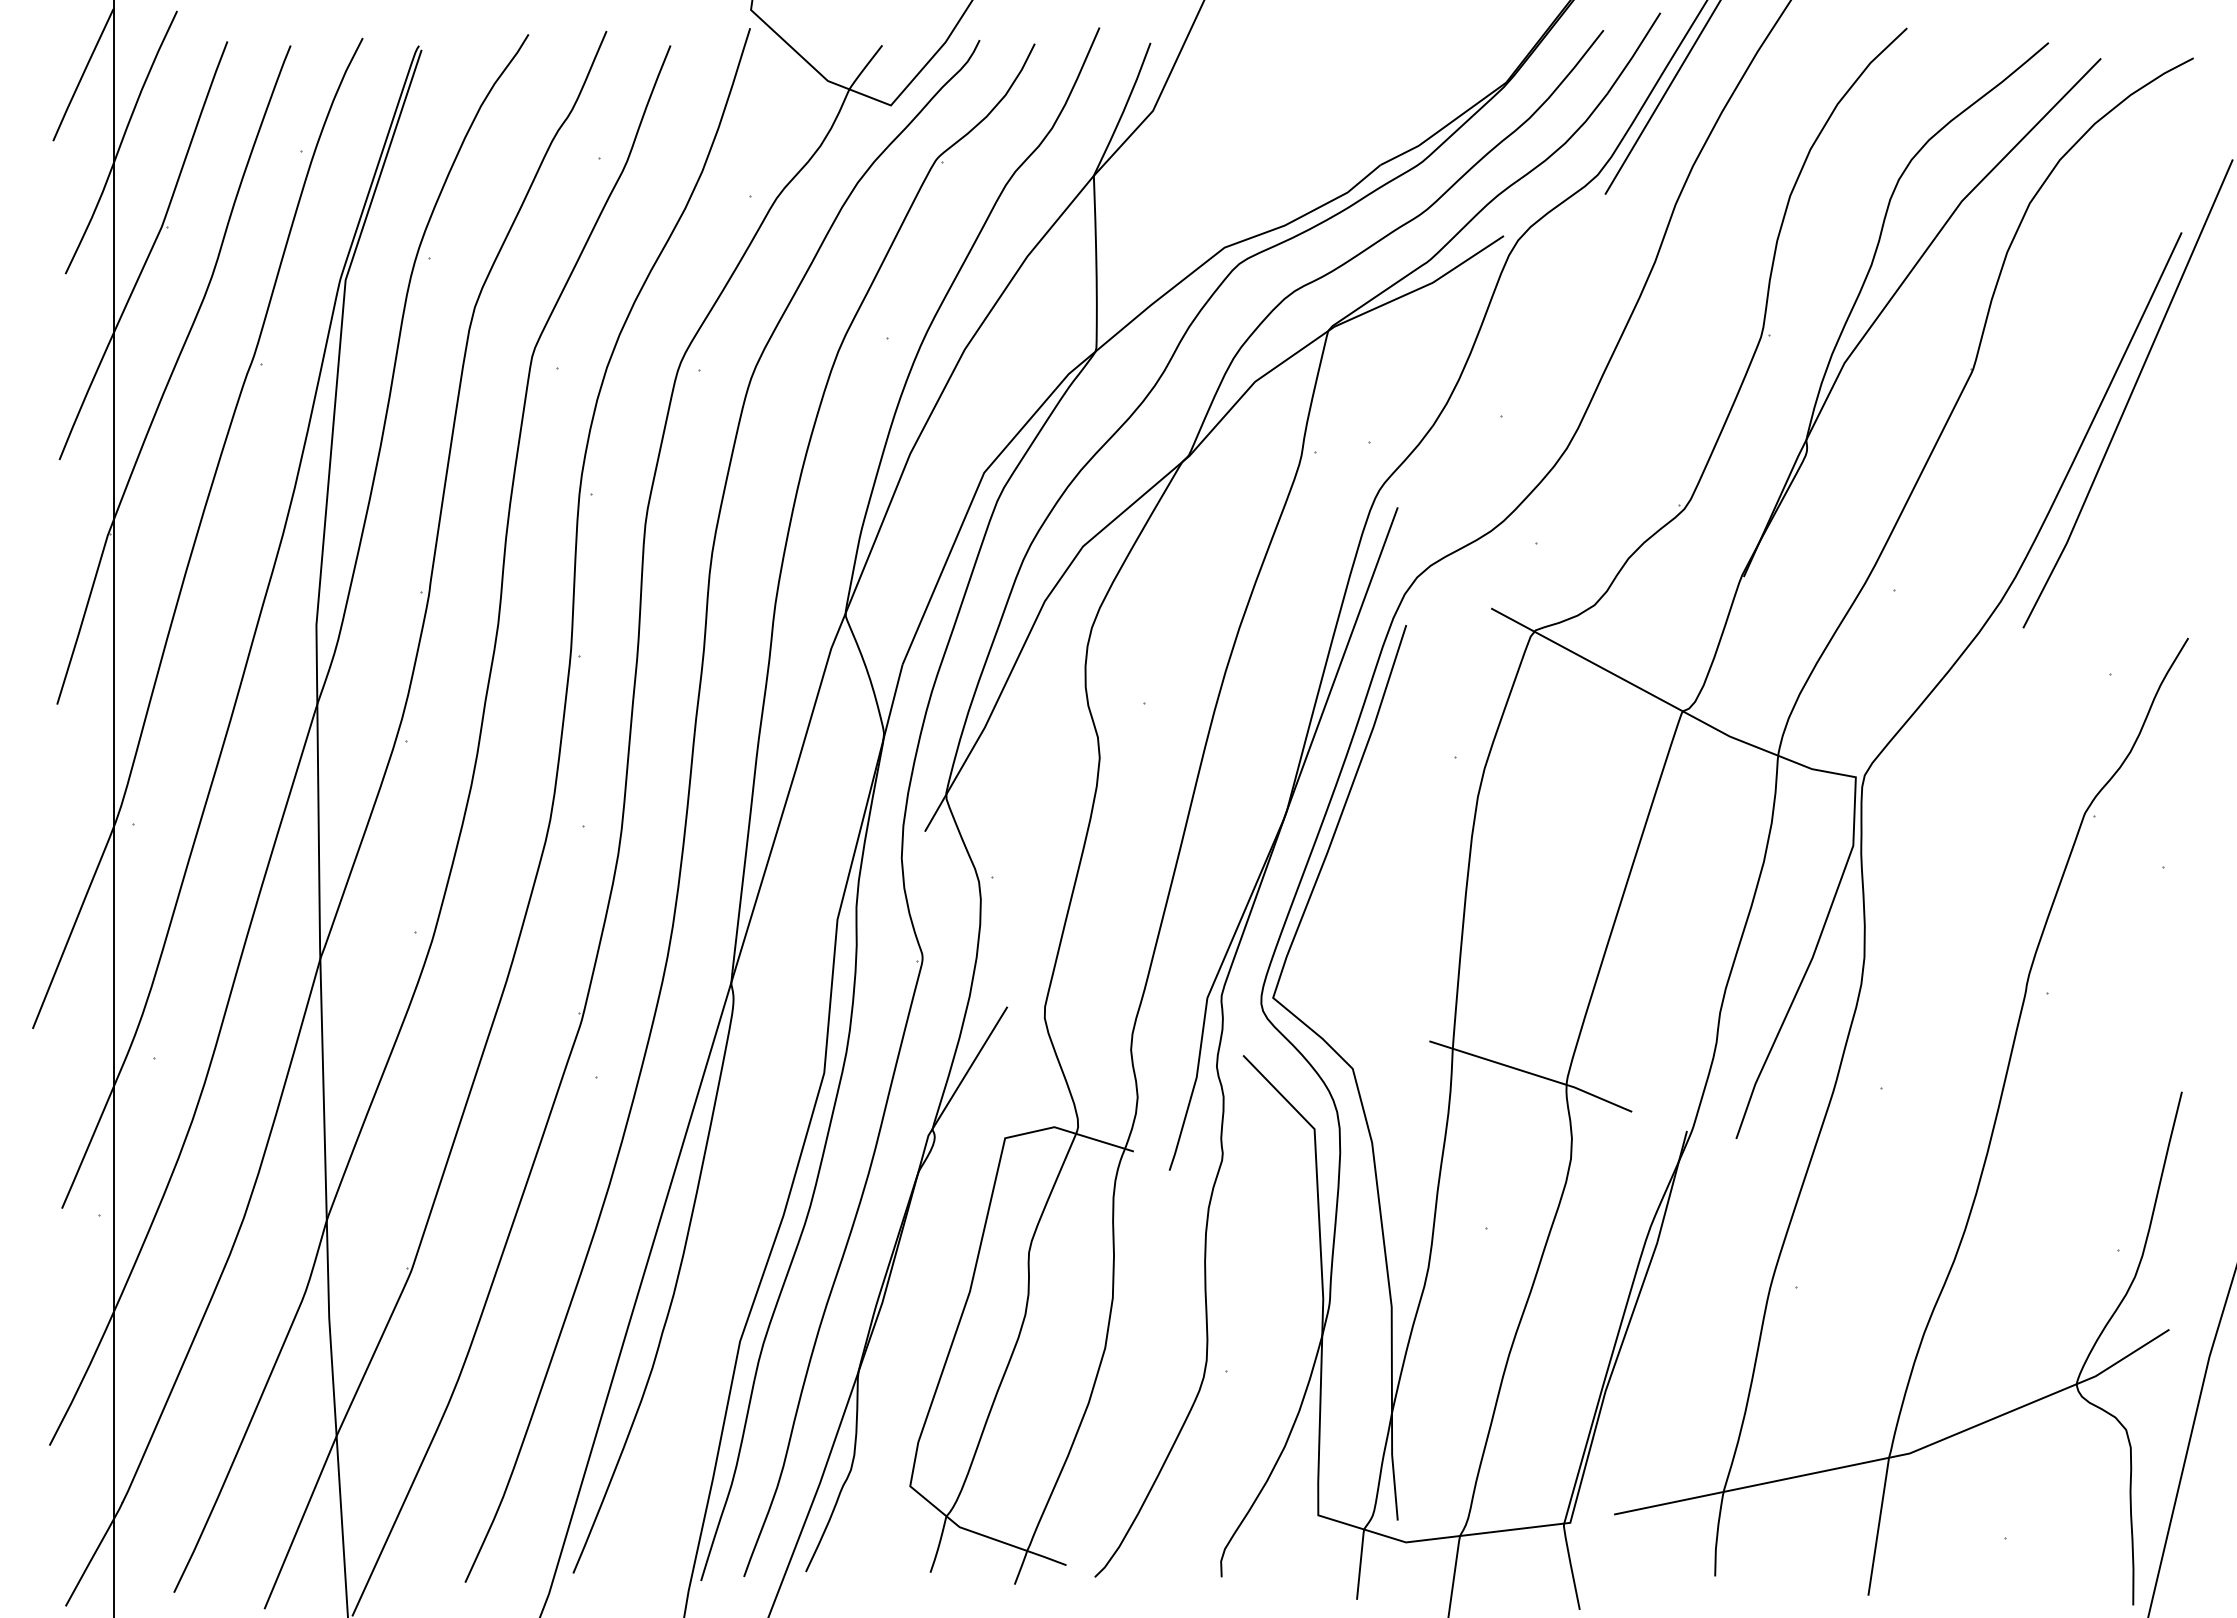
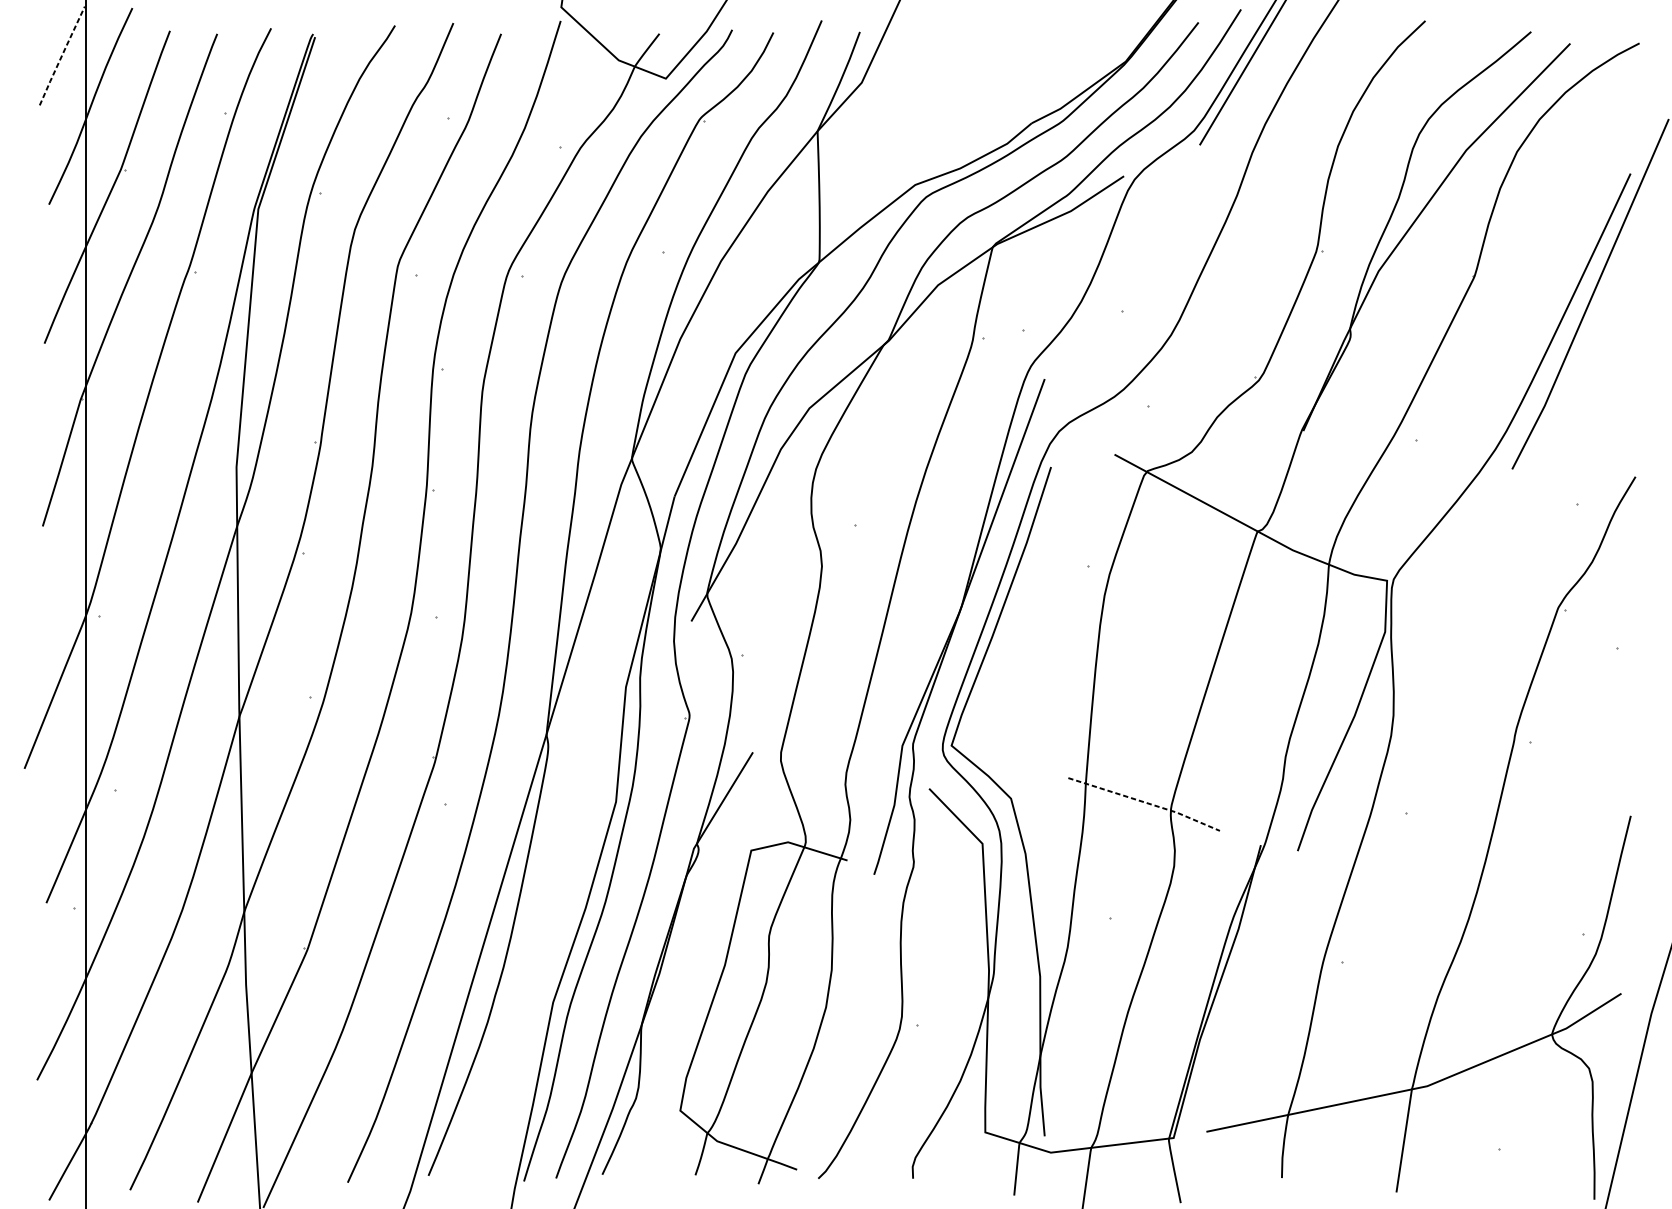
line: (82, 75) -> (61, 56), solid -> dashed
line: (1532, 1074) -> (1145, 802), solid -> dashed

